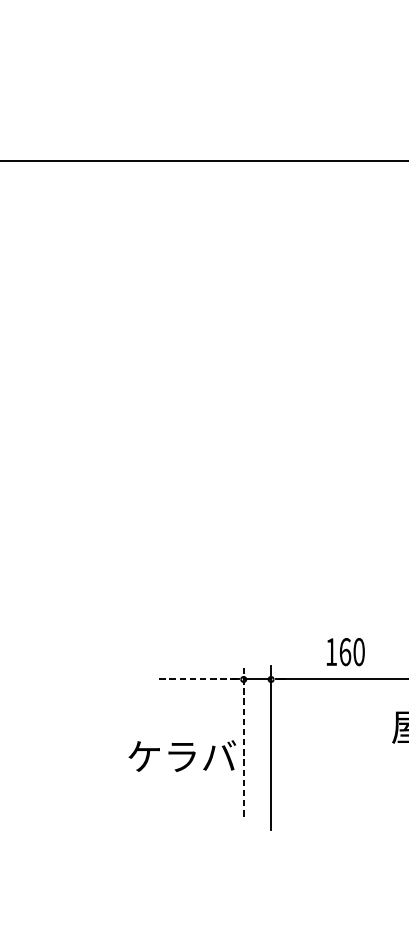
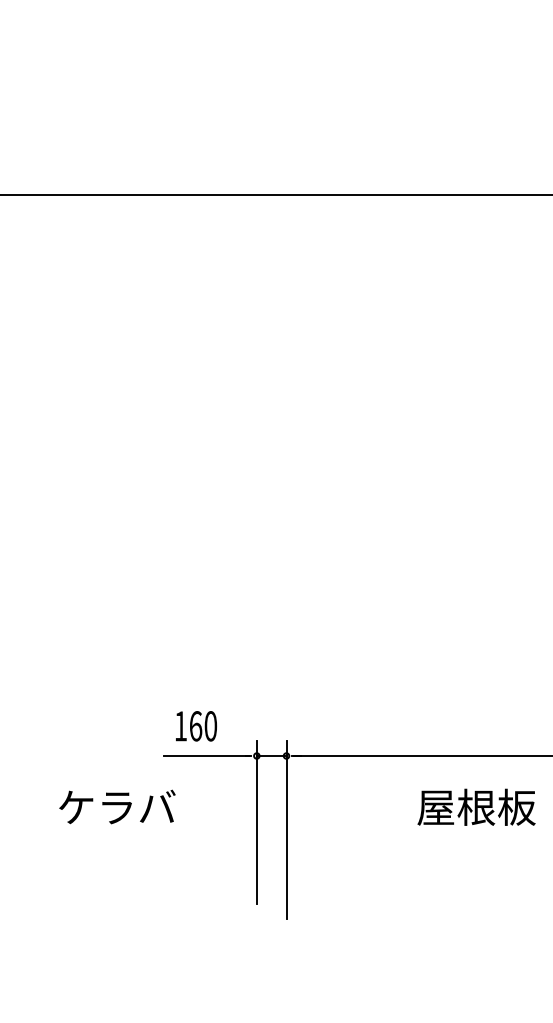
text: (345, 652) -> (196, 726), moved
line: (197, 679) -> (206, 756), dashed -> solid
line: (243, 740) -> (256, 822), dashed -> solid
text: (182, 755) -> (117, 806), moved

